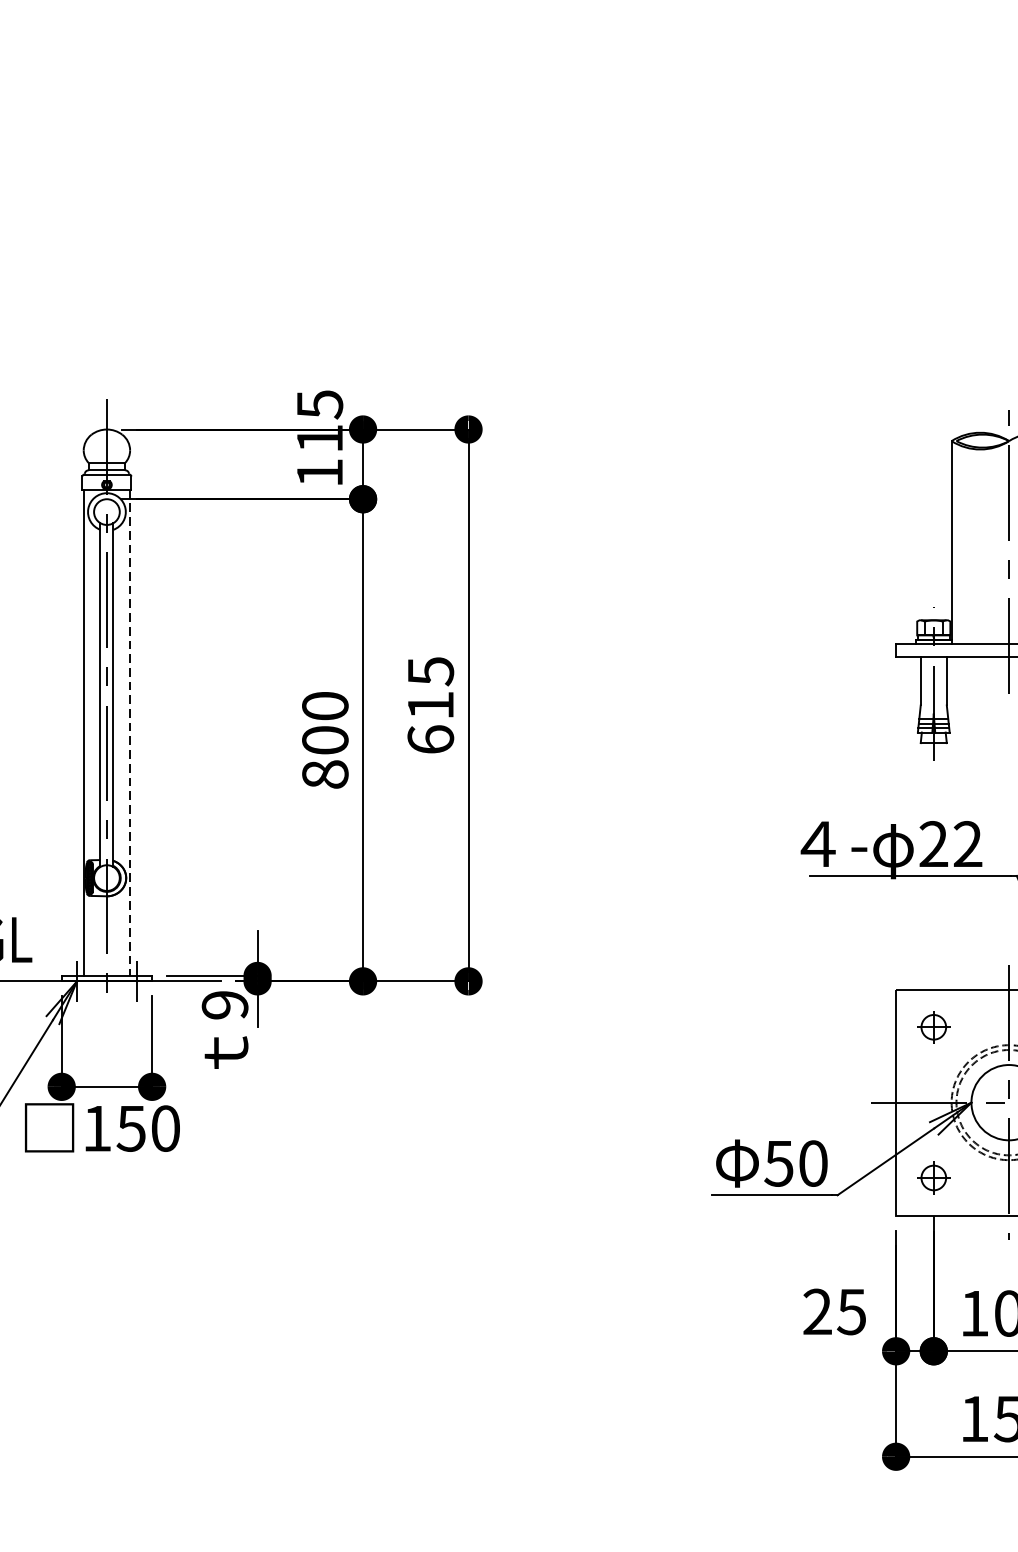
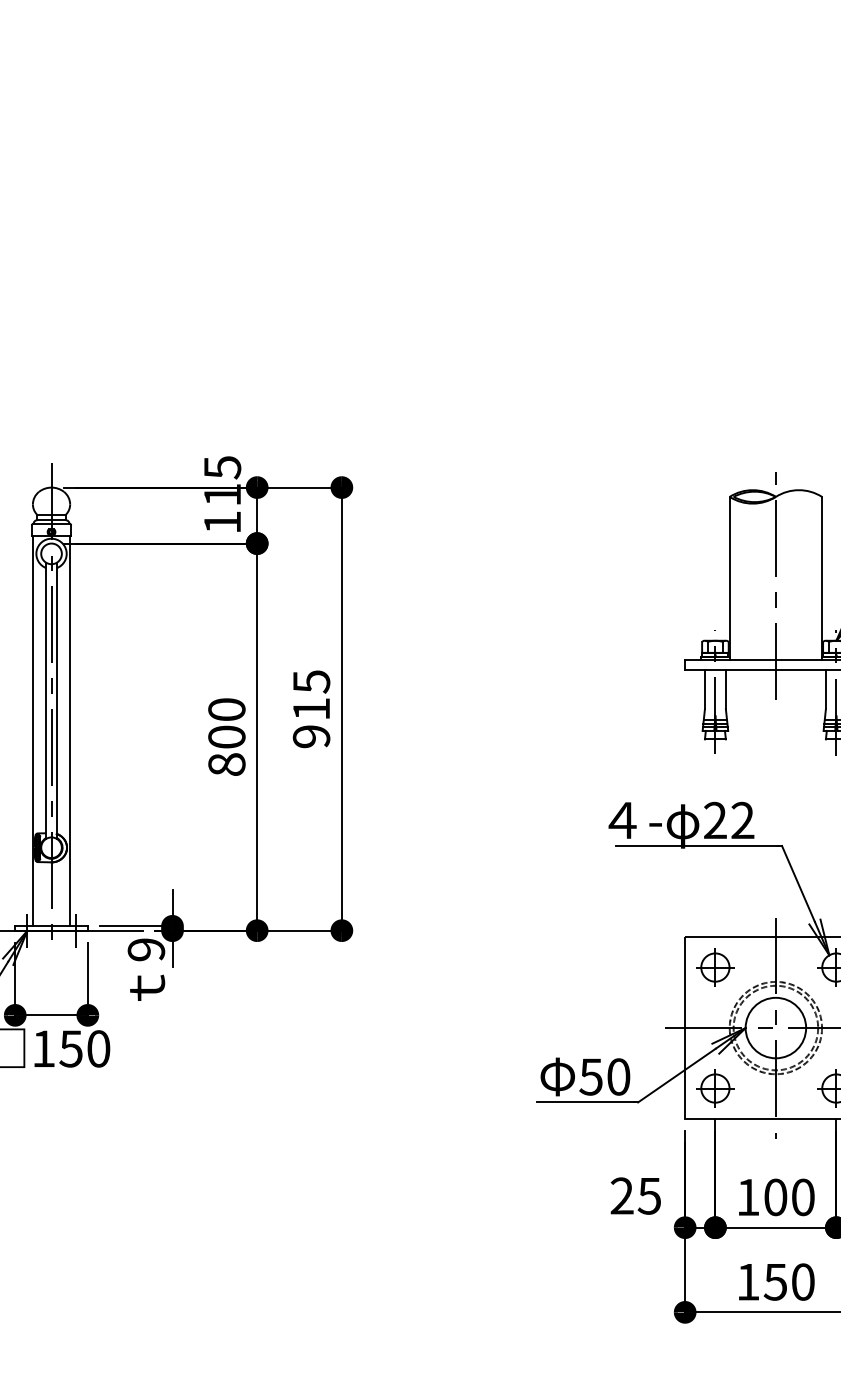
line: (130, 733) -> (70, 731), dashed -> solid
text: (430, 739) -> (311, 736), 615 -> 915
part: (933, 1027) -> (715, 967), size x1.43
part: (933, 1177) -> (715, 1088), size x1.43

